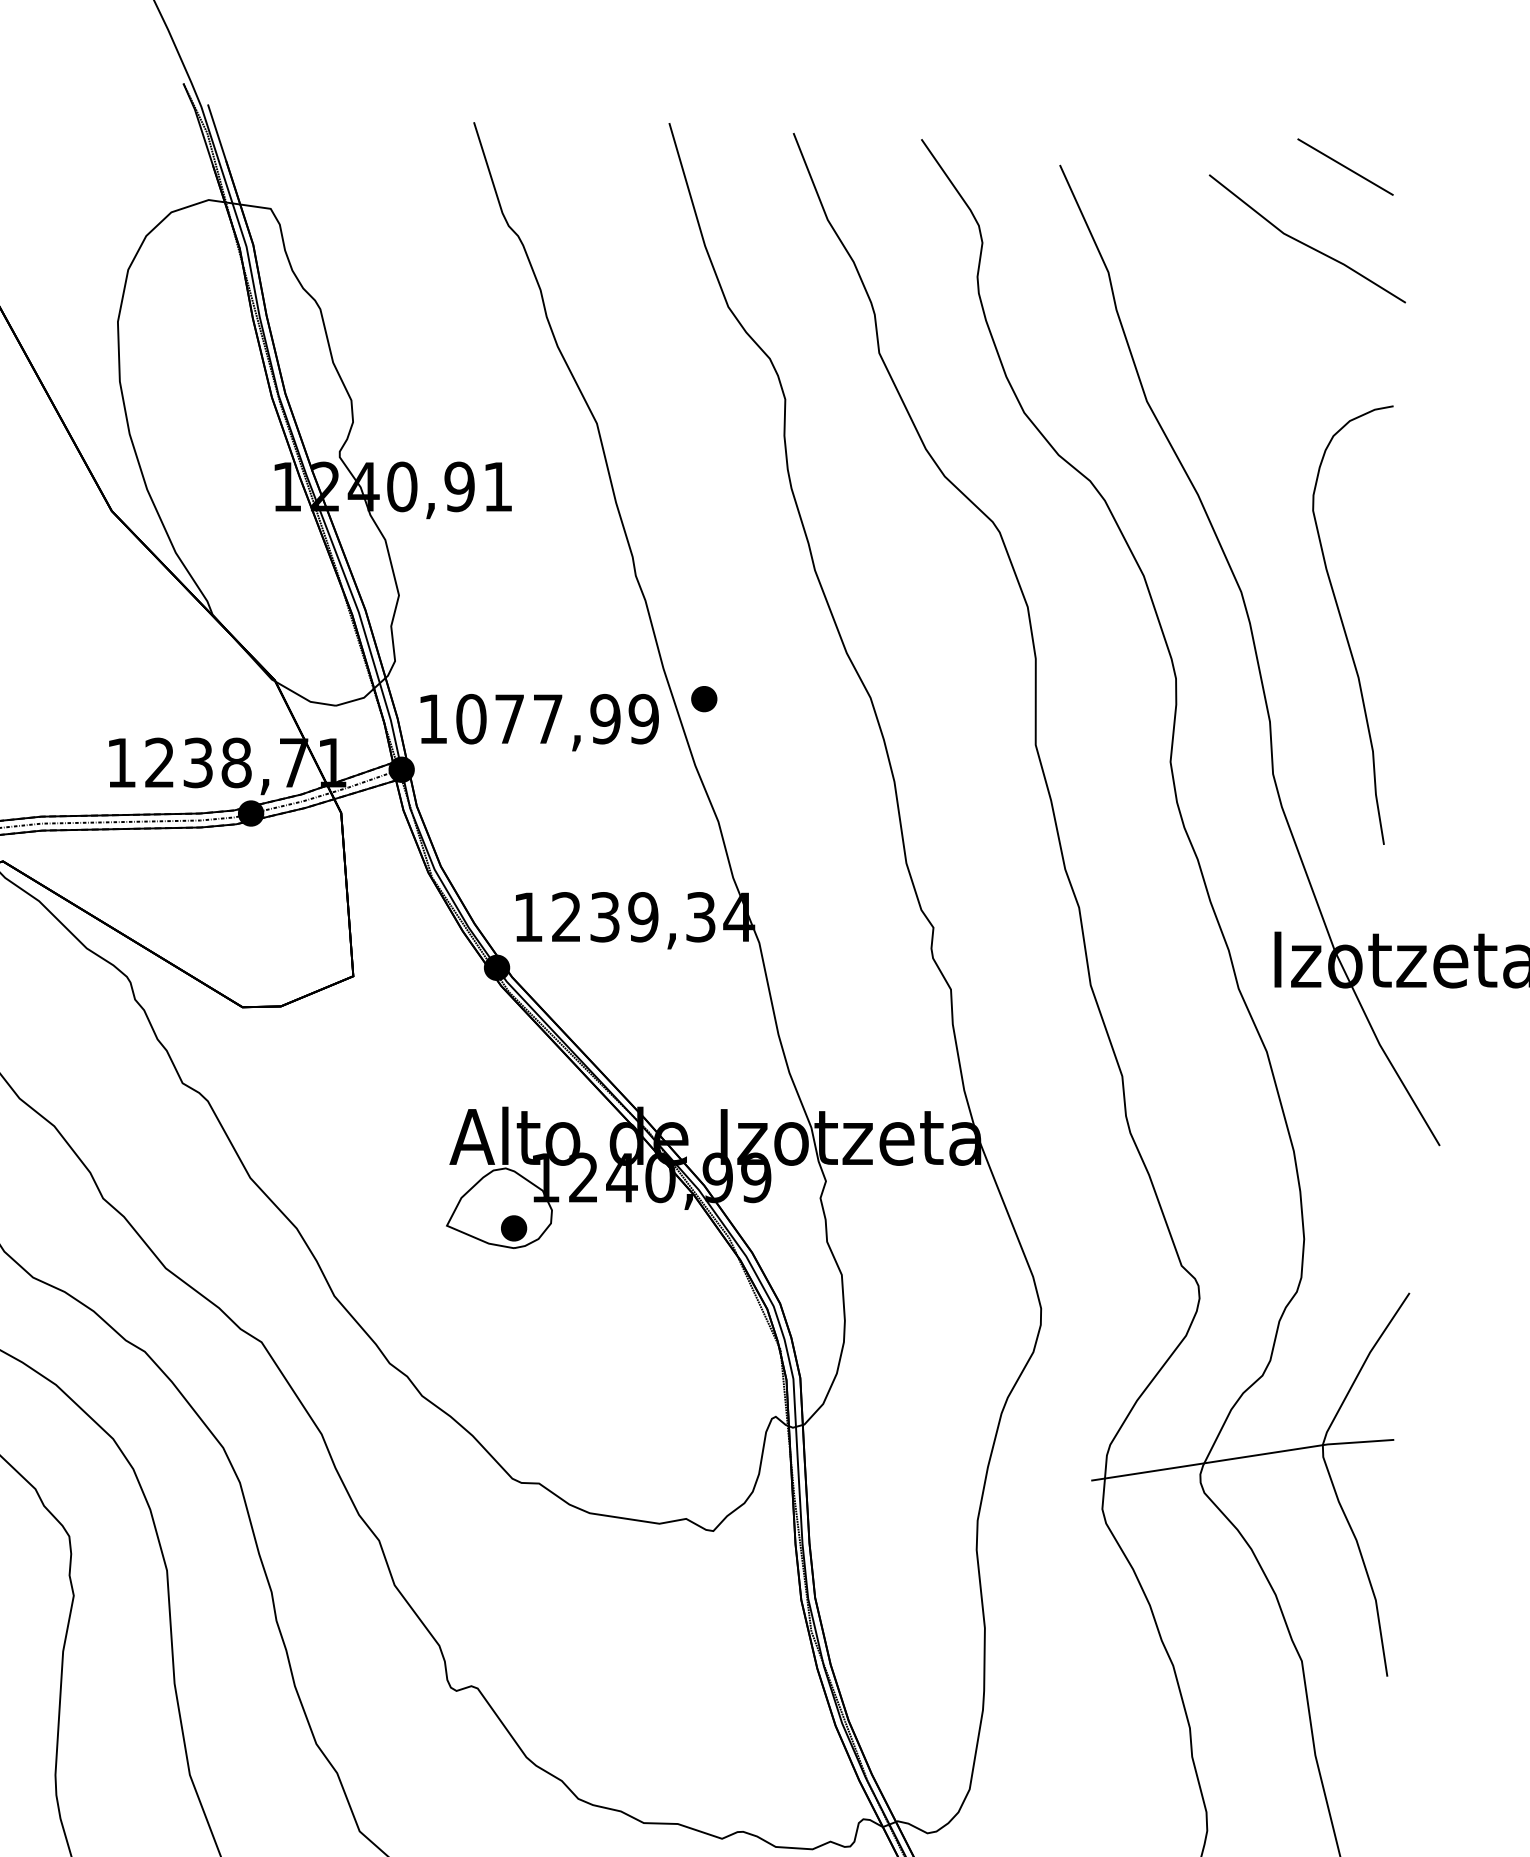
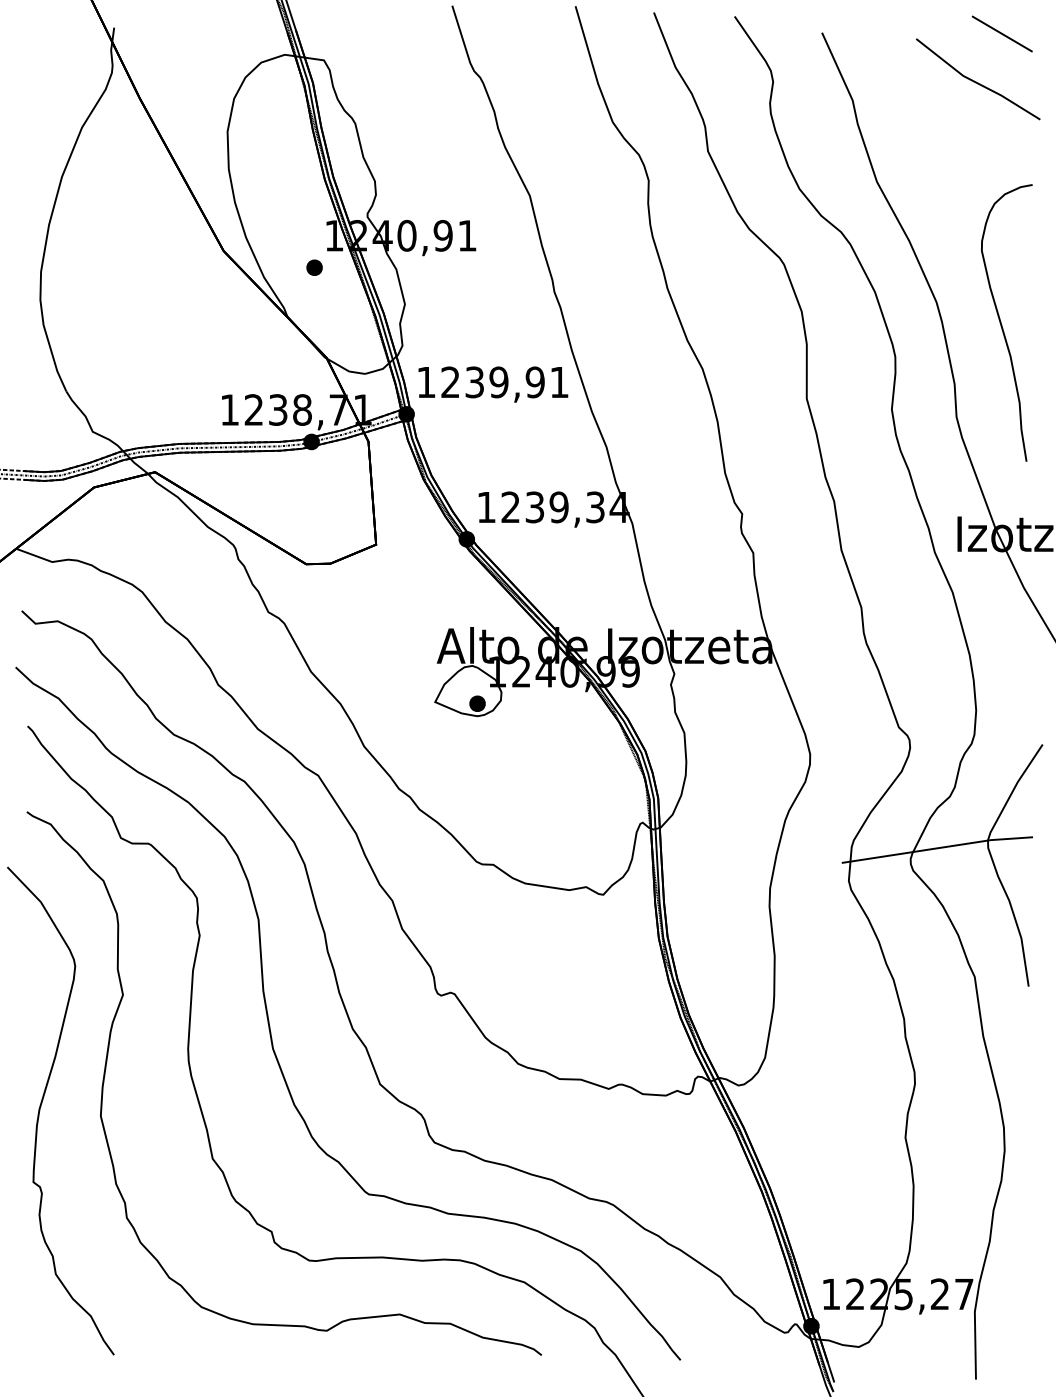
part: (704, 698) -> (314, 267), moved
text: (556, 719) -> (504, 382), 1077,99 -> 1239,91

